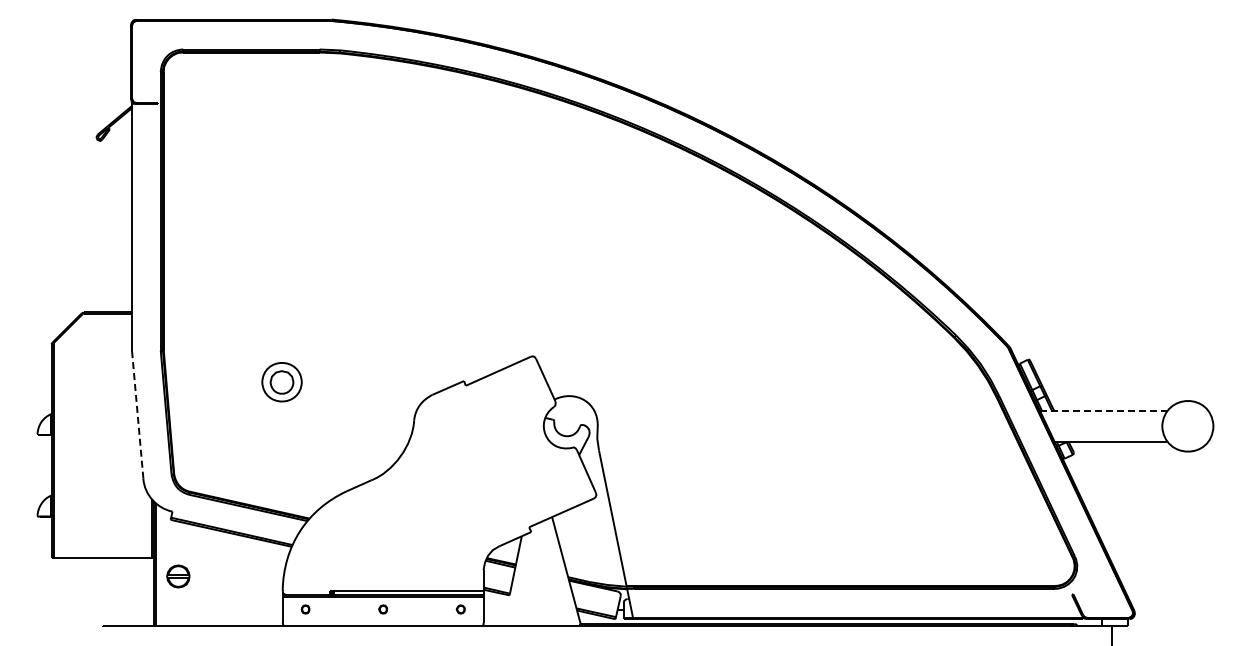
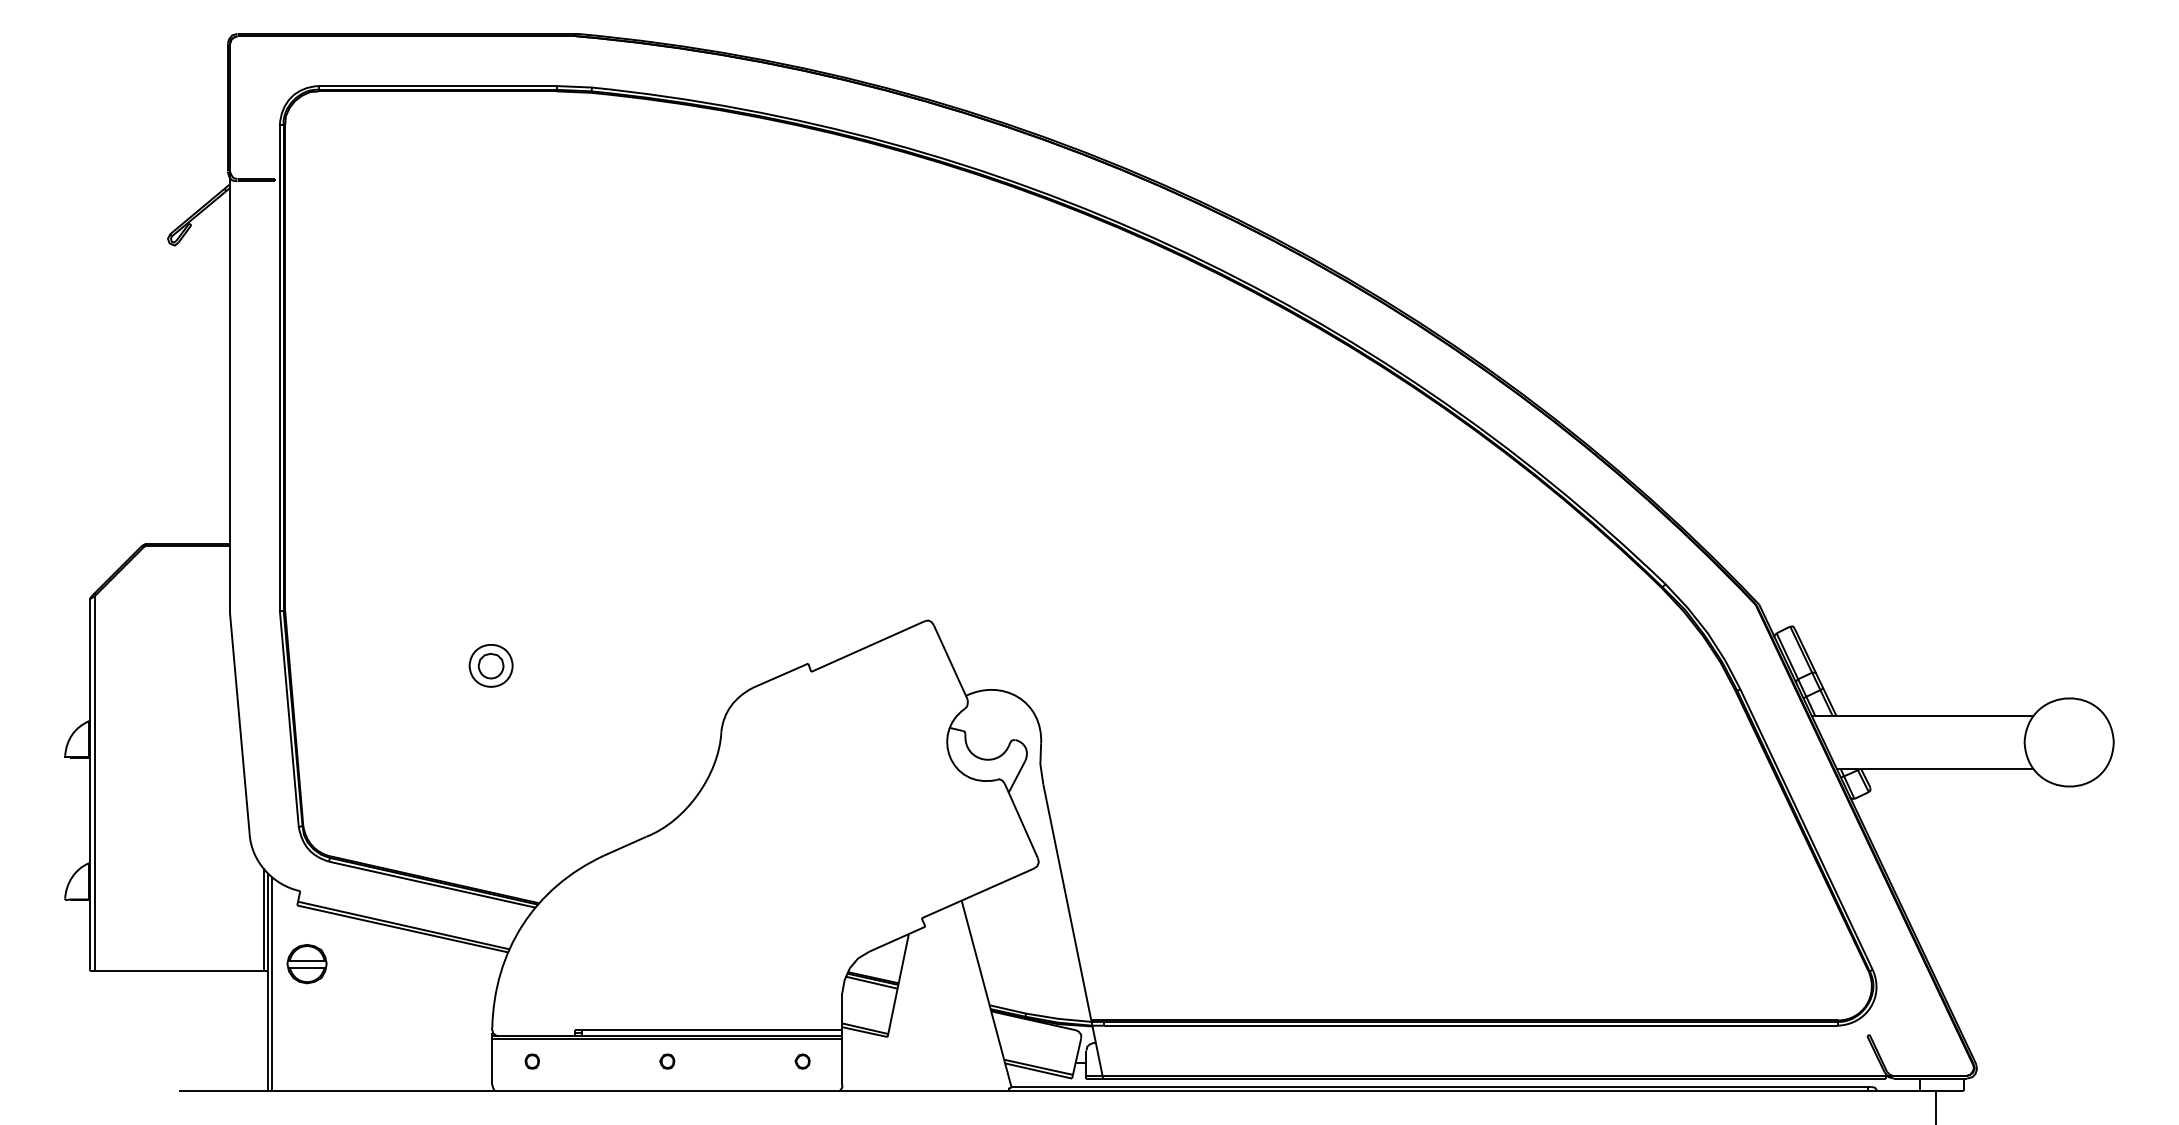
part: (281, 382) -> (490, 666), size x0.62
line: (1103, 410) -> (1922, 714), dashed -> solid
line: (137, 415) -> (239, 723), dashed -> solid
part: (178, 576) -> (307, 964), moved

